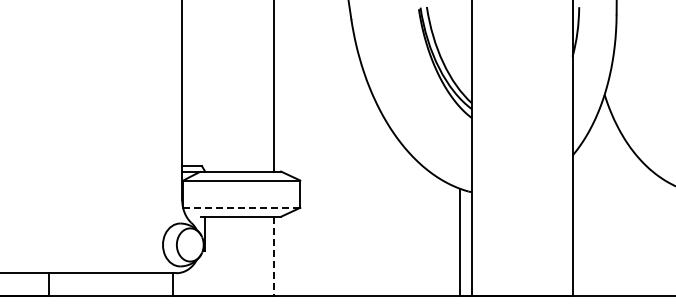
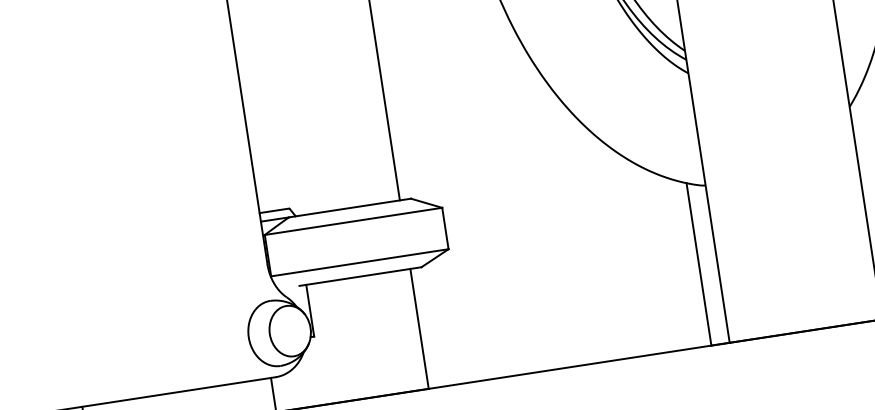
line: (241, 207) -> (359, 262), dashed -> solid
line: (273, 256) -> (419, 329), dashed -> solid

